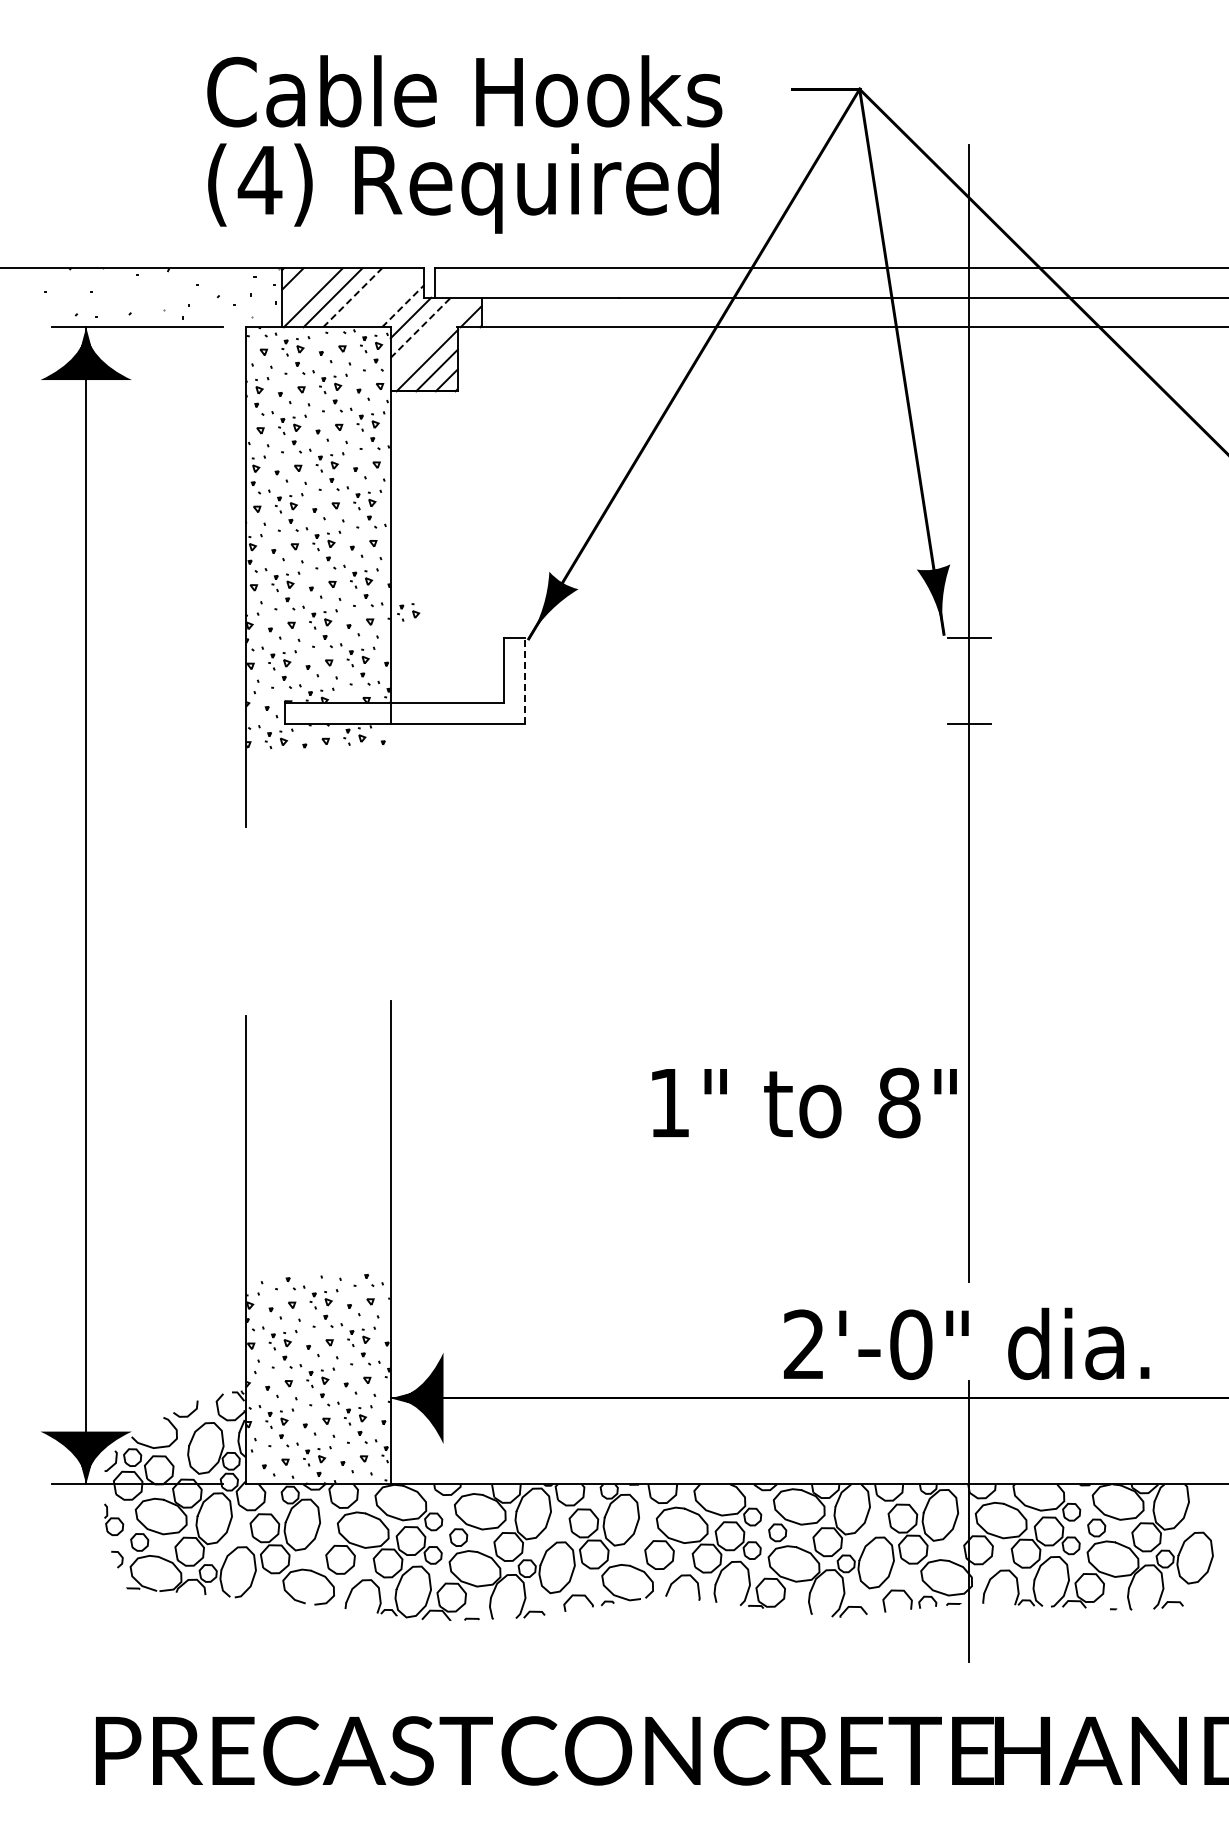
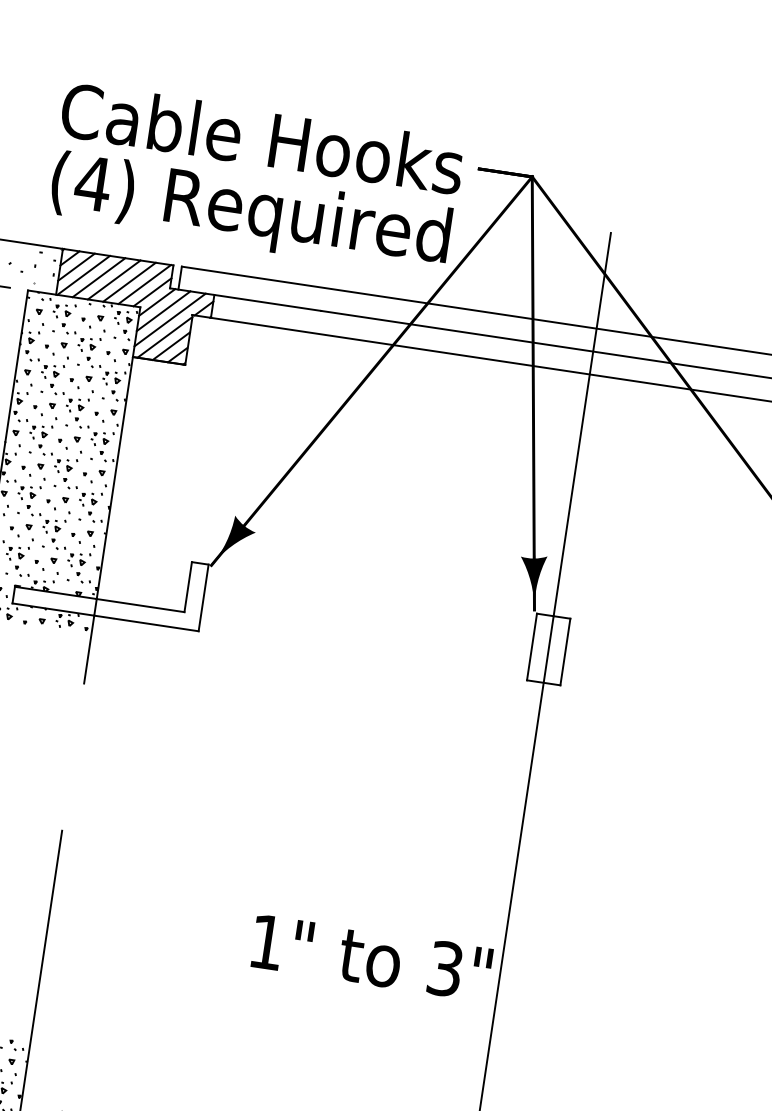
text: (464, 144) -> (256, 179), moved
line: (302, 288) -> (76, 266), added
line: (352, 297) -> (114, 279), dashed -> solid
line: (371, 297) -> (128, 281), added
line: (391, 297) -> (144, 284), added
line: (403, 306) -> (152, 292), dashed -> solid
line: (420, 327) -> (163, 310), dashed -> solid
line: (430, 337) -> (170, 319), added
part: (408, 612) -> (121, 530), removed
line: (525, 681) -> (203, 598), dashed -> solid
line: (947, 681) -> (531, 647), added
line: (990, 681) -> (565, 652), added
line: (390, 767) -> (89, 649), added
text: (899, 1102) -> (445, 968), 8" -> 3"

